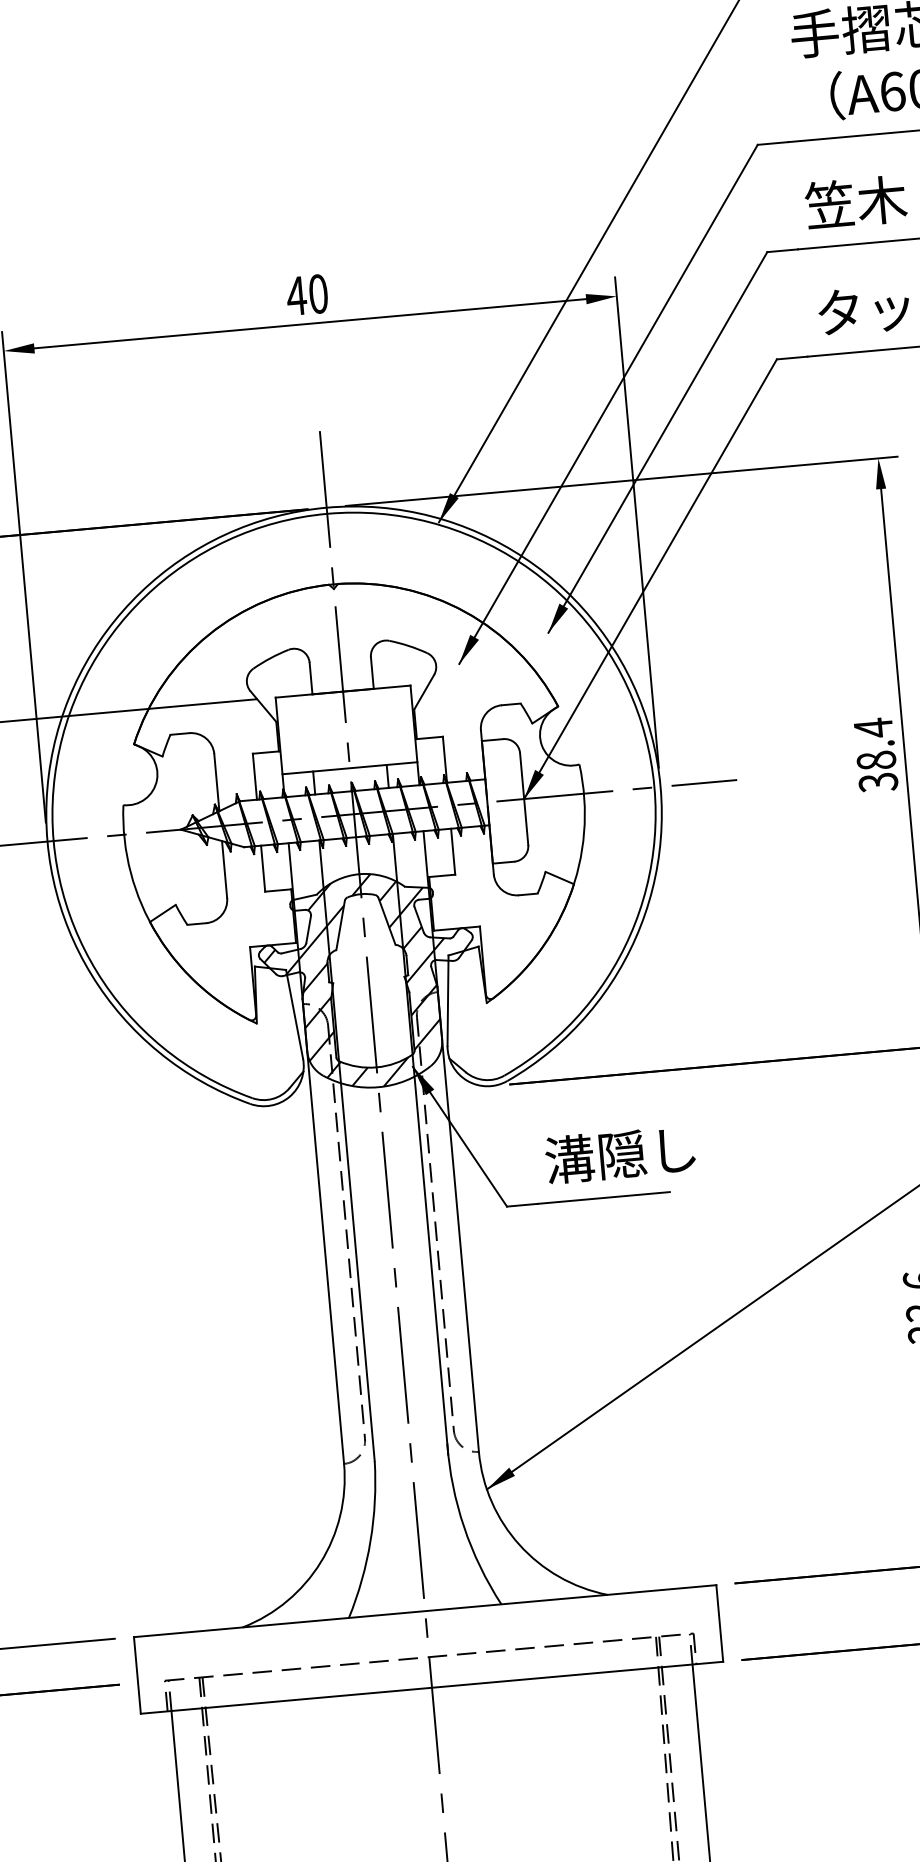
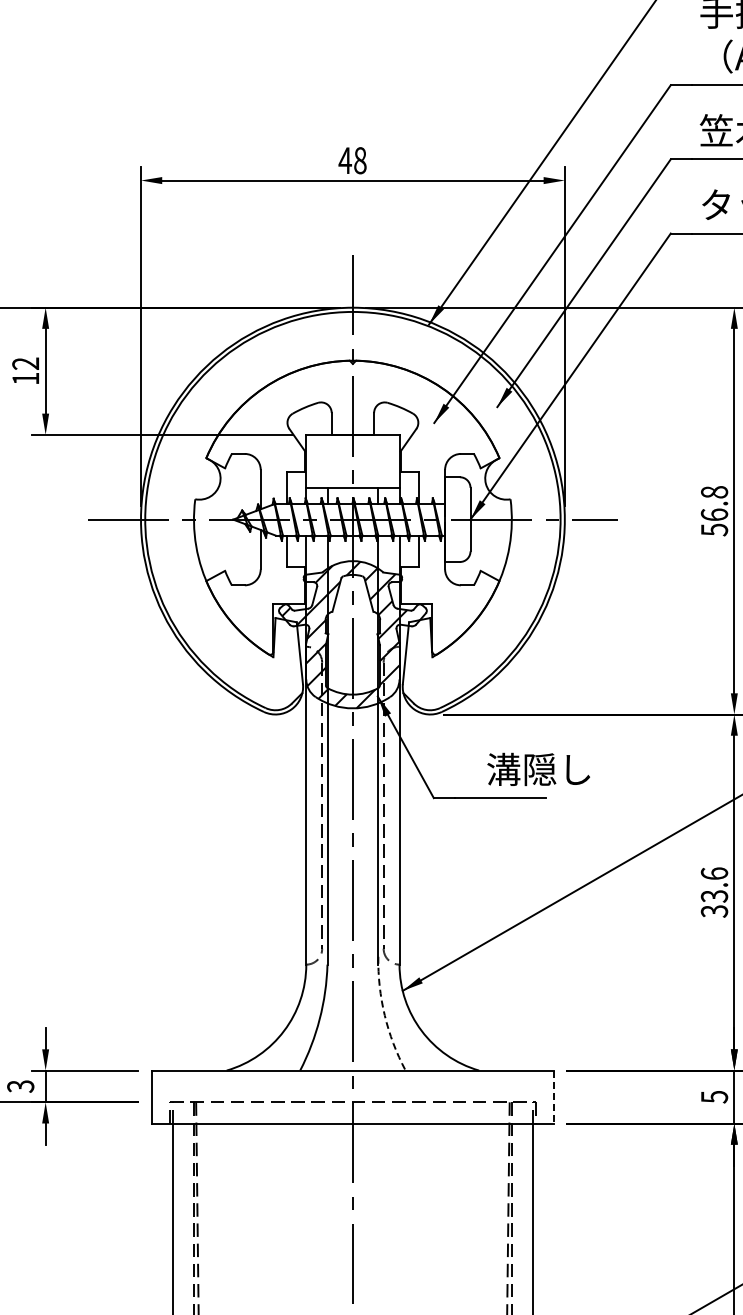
text: (318, 293) -> (360, 160), 40 -> 48
text: (875, 754) -> (714, 510), 38.4 -> 56.8
text: (620, 1154) -> (538, 769), moved
arc: (463, 1527) -> (384, 1015), solid -> dashed
line: (720, 1624) -> (554, 1097), solid -> dashed

